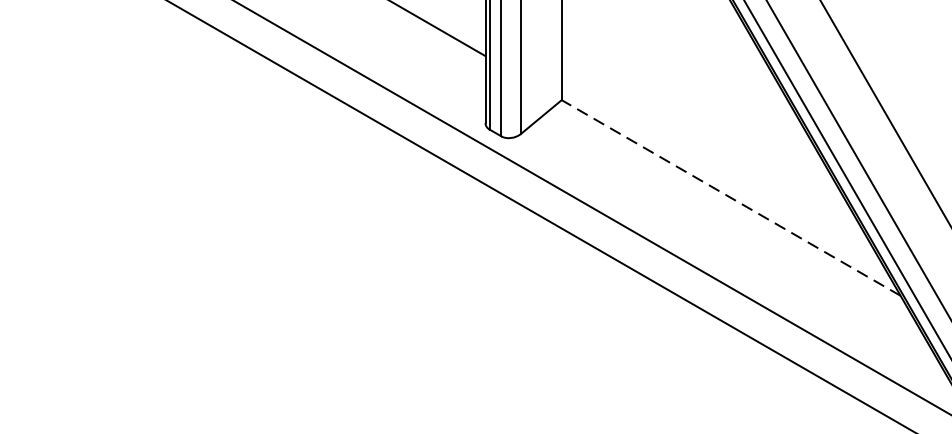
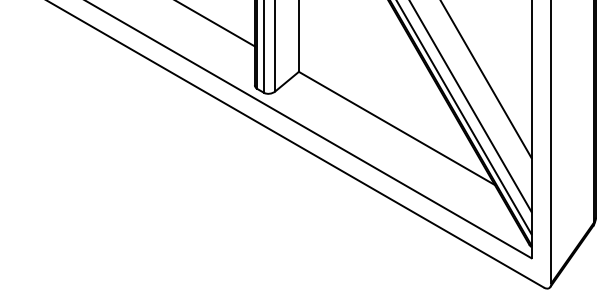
line: (730, 198) -> (396, 128), dashed -> solid

